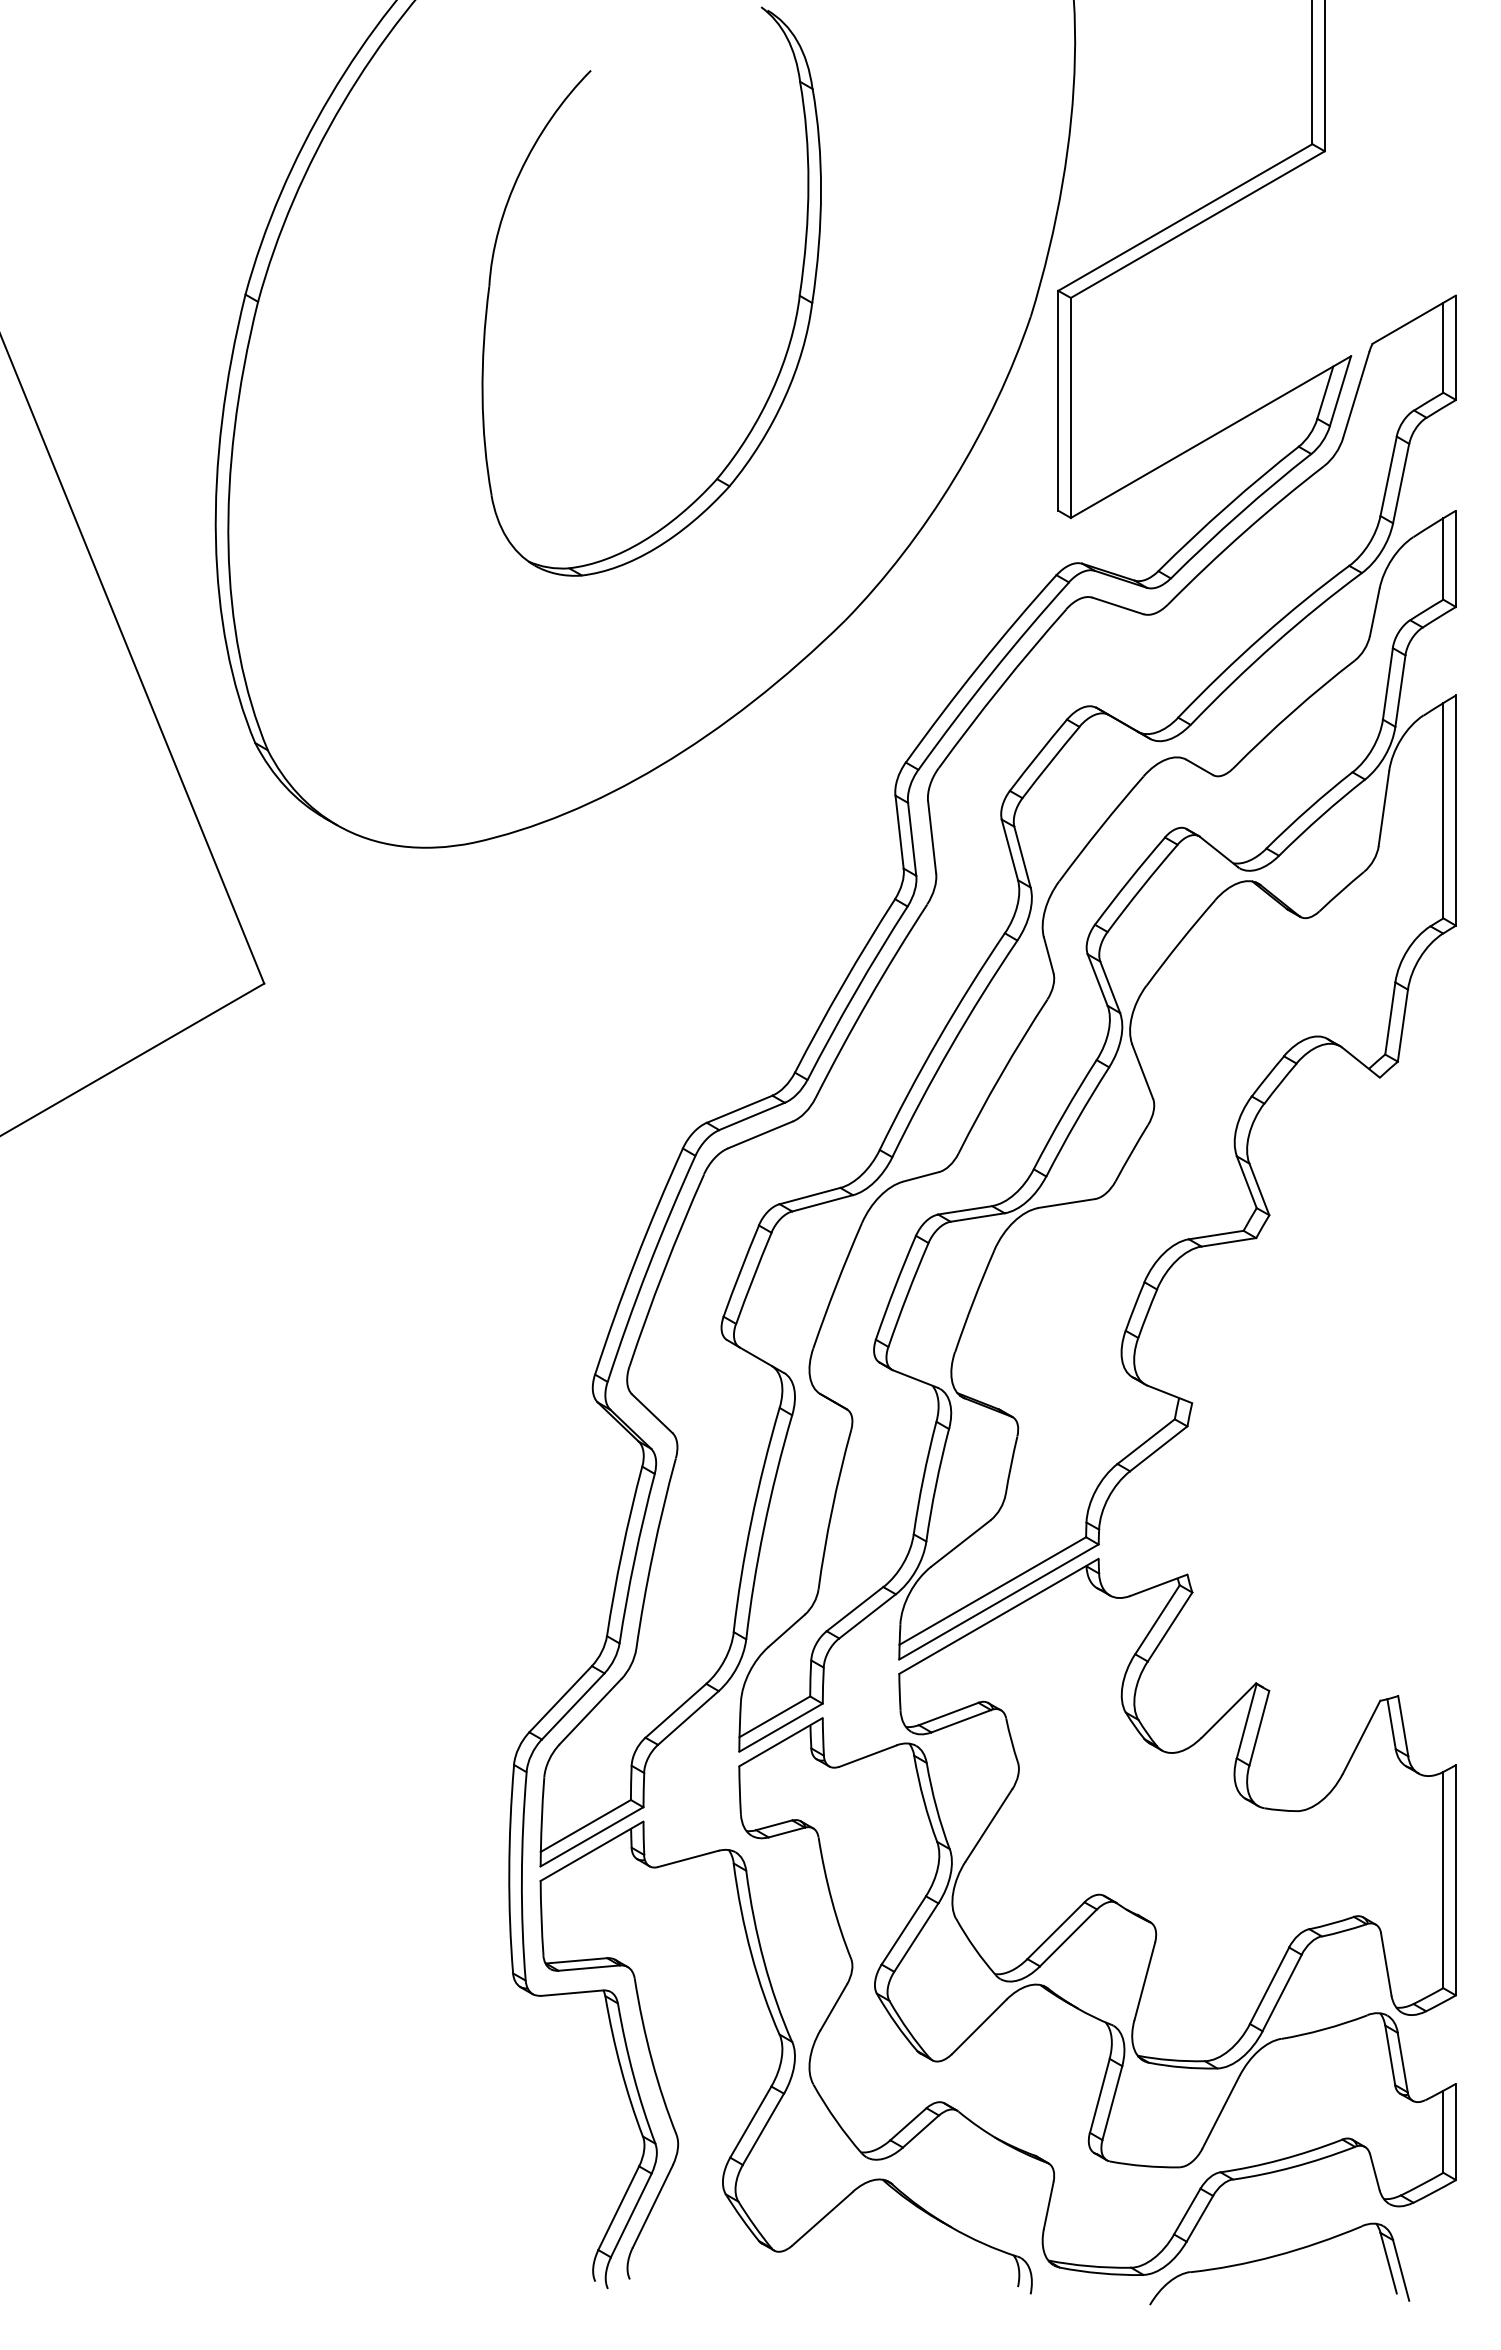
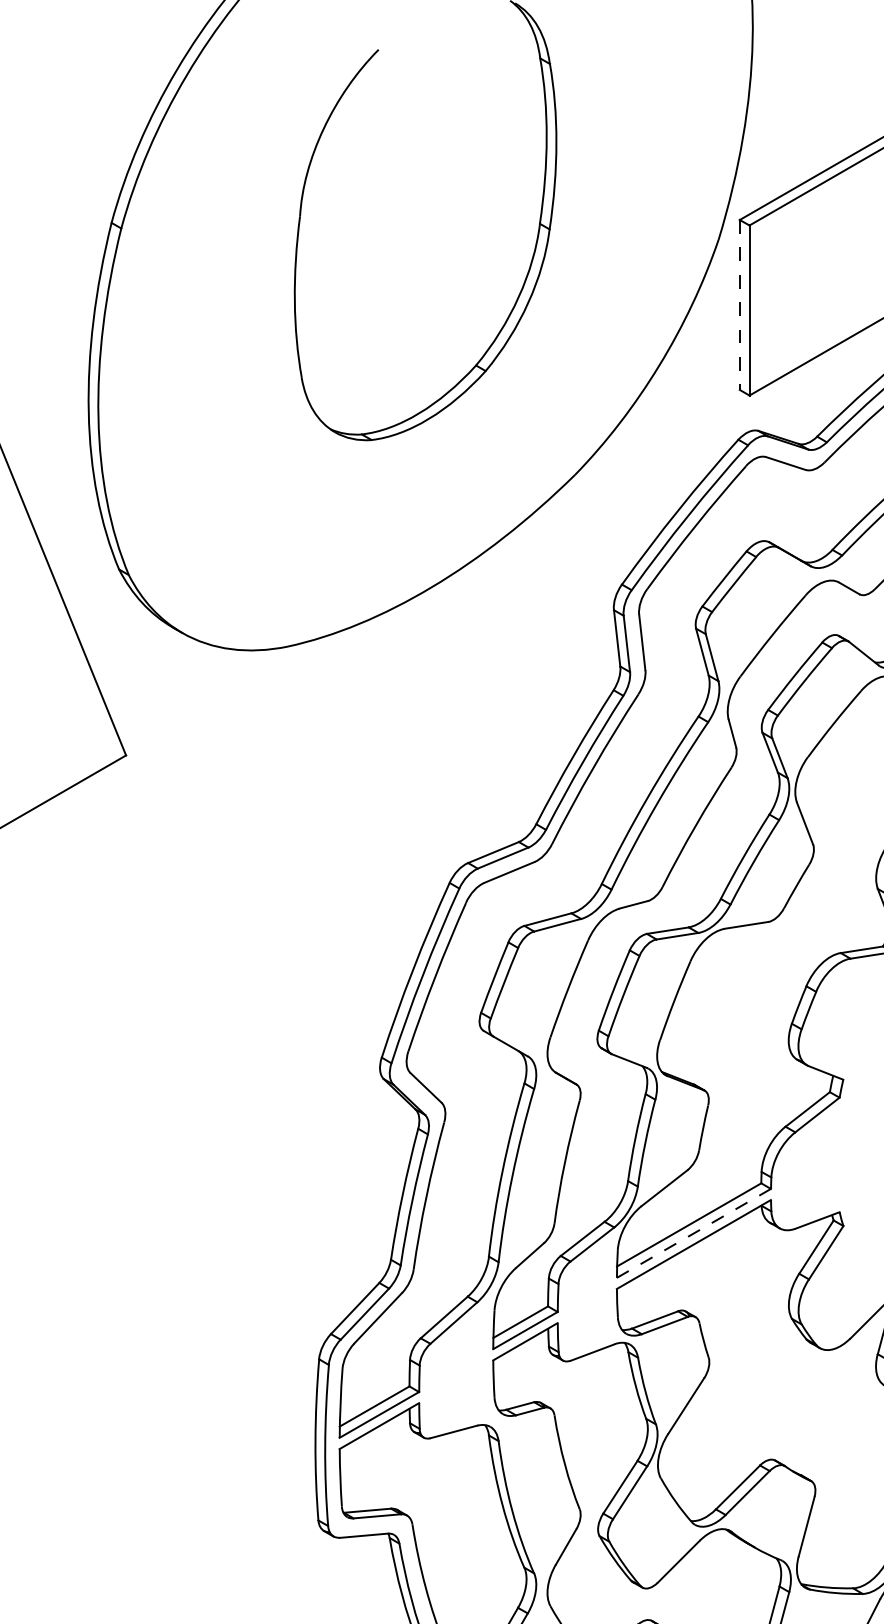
line: (1058, 400) -> (739, 304), solid -> dashed
line: (999, 1601) -> (694, 1233), solid -> dashed

